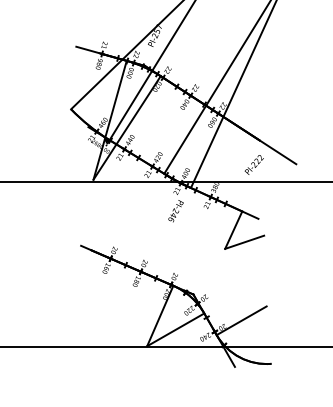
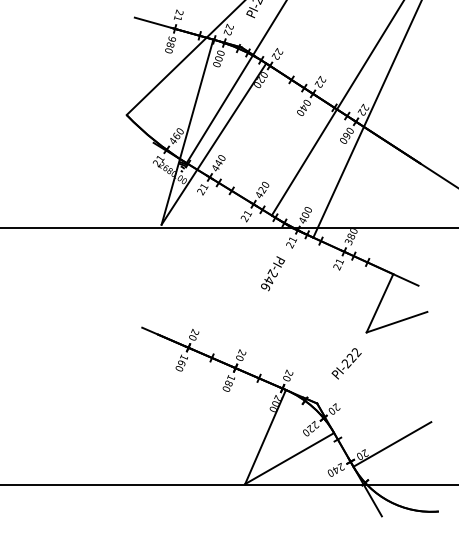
text: (253, 164) -> (345, 363), moved
text: (175, 211) -> (272, 274), moved

